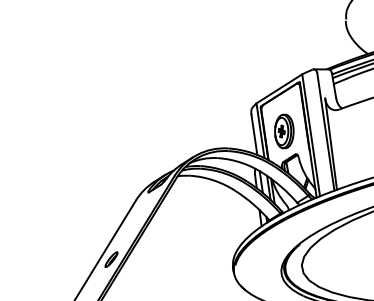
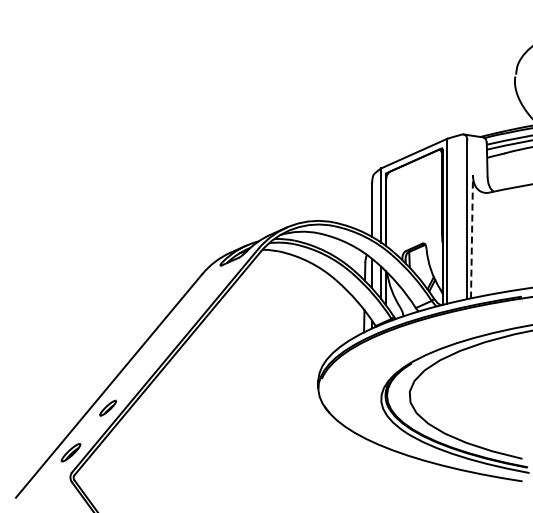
part: (284, 131) -> (412, 210), removed
line: (330, 143) -> (471, 236), solid -> dashed
part: (111, 259) -> (158, 347), removed

